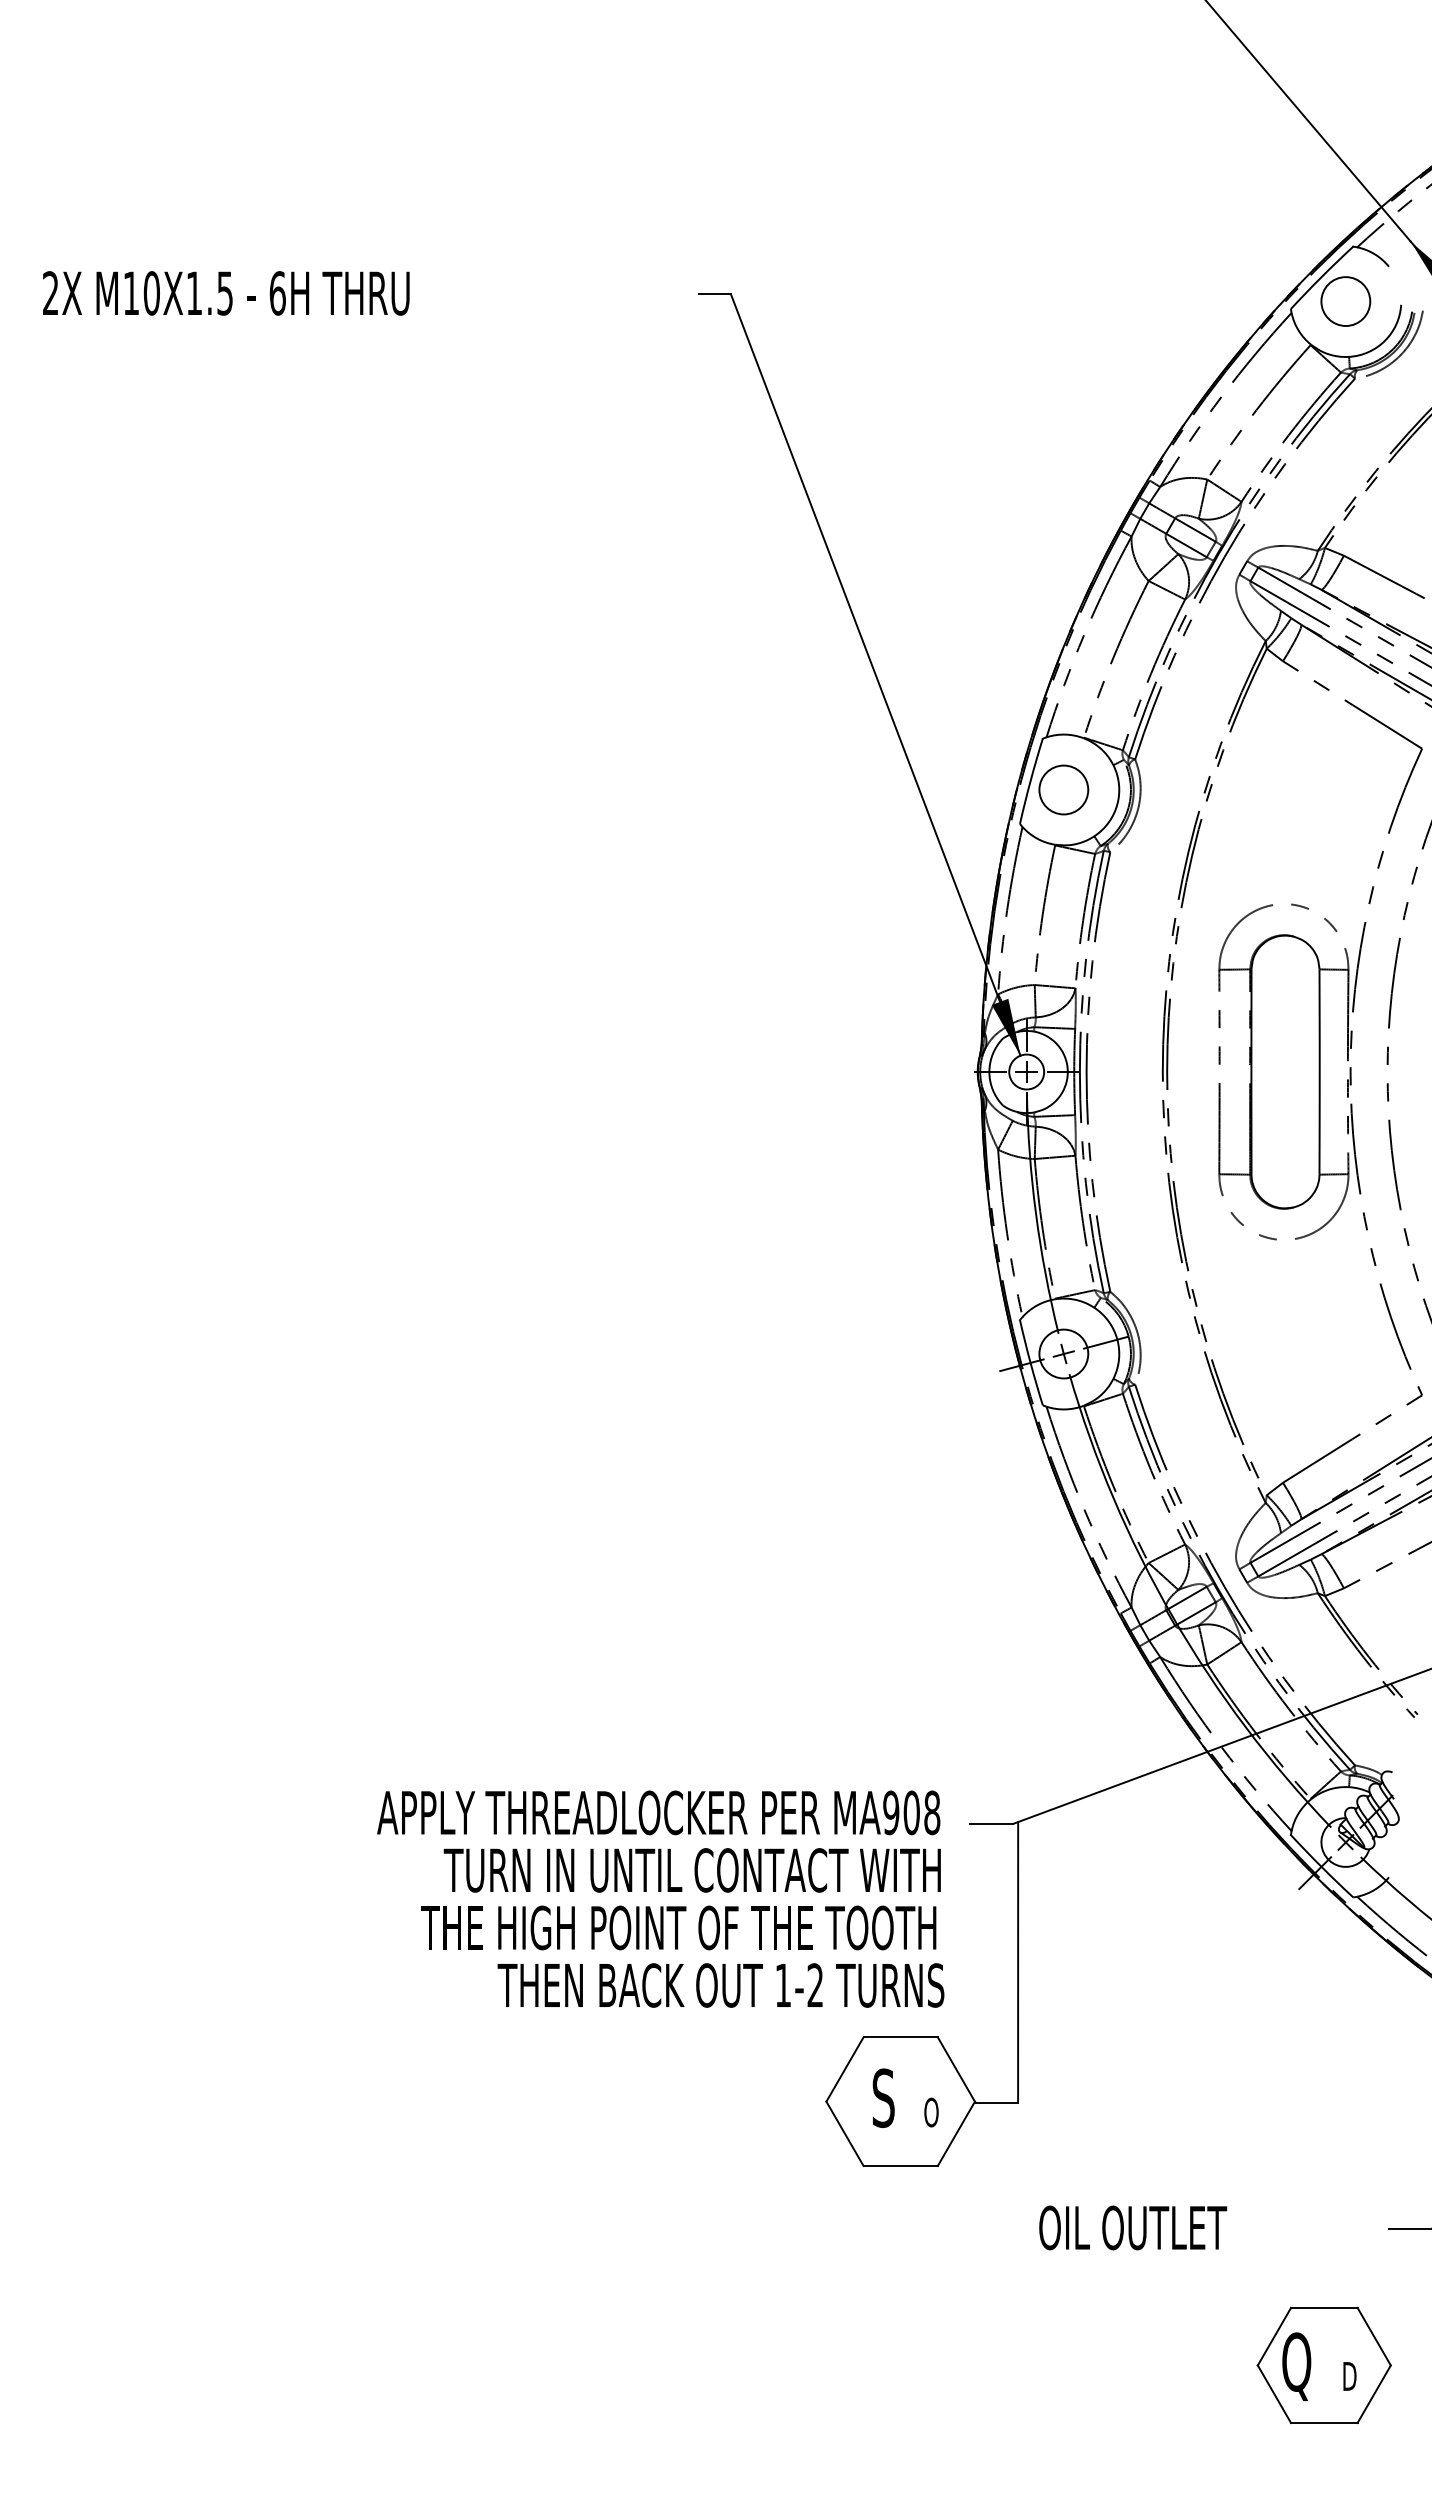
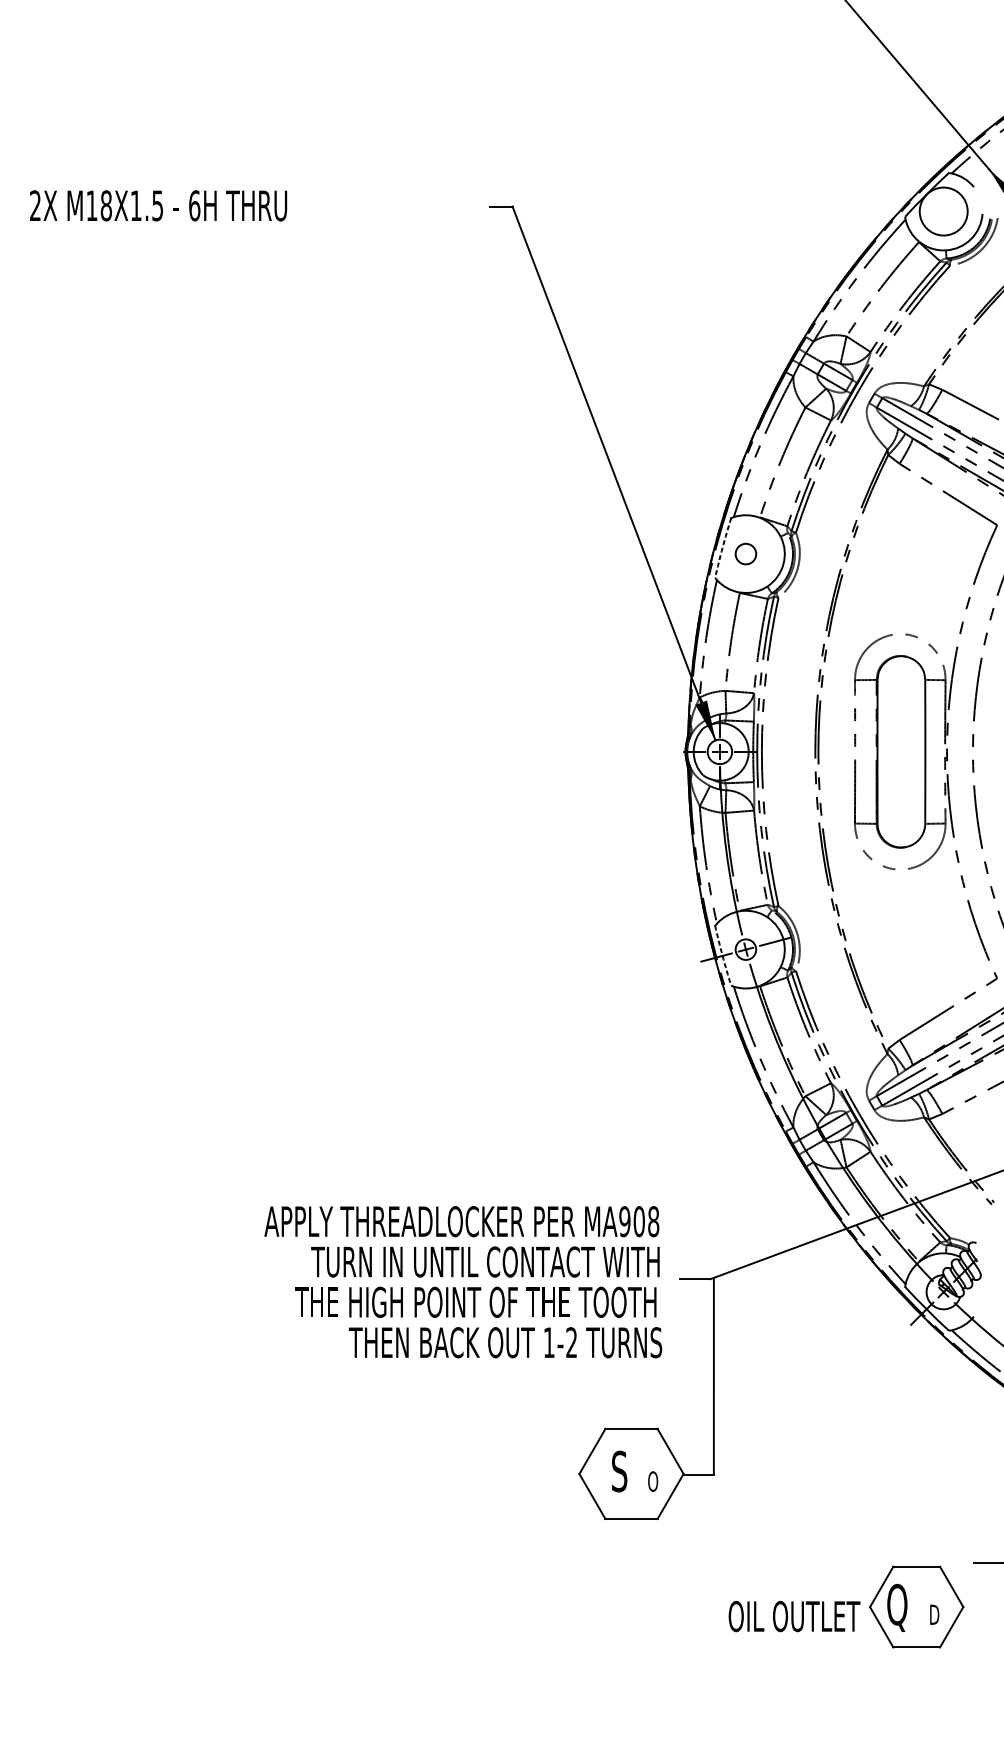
text: (151, 293) -> (106, 205), M10X1.5 -> M18X1.5
circle: (1345, 301) -> (943, 211), size x1.4
arc: (1030, 781) -> (722, 548), solid -> dashed
circle: (1063, 789) -> (745, 553), size x0.6
circle: (1063, 1353) -> (745, 949), size x0.6
arc: (1030, 1362) -> (722, 955), solid -> dashed
text: (660, 1898) -> (463, 1281), moved
text: (1133, 2227) -> (794, 1616), moved
part: (1323, 2365) -> (916, 1607), moved

